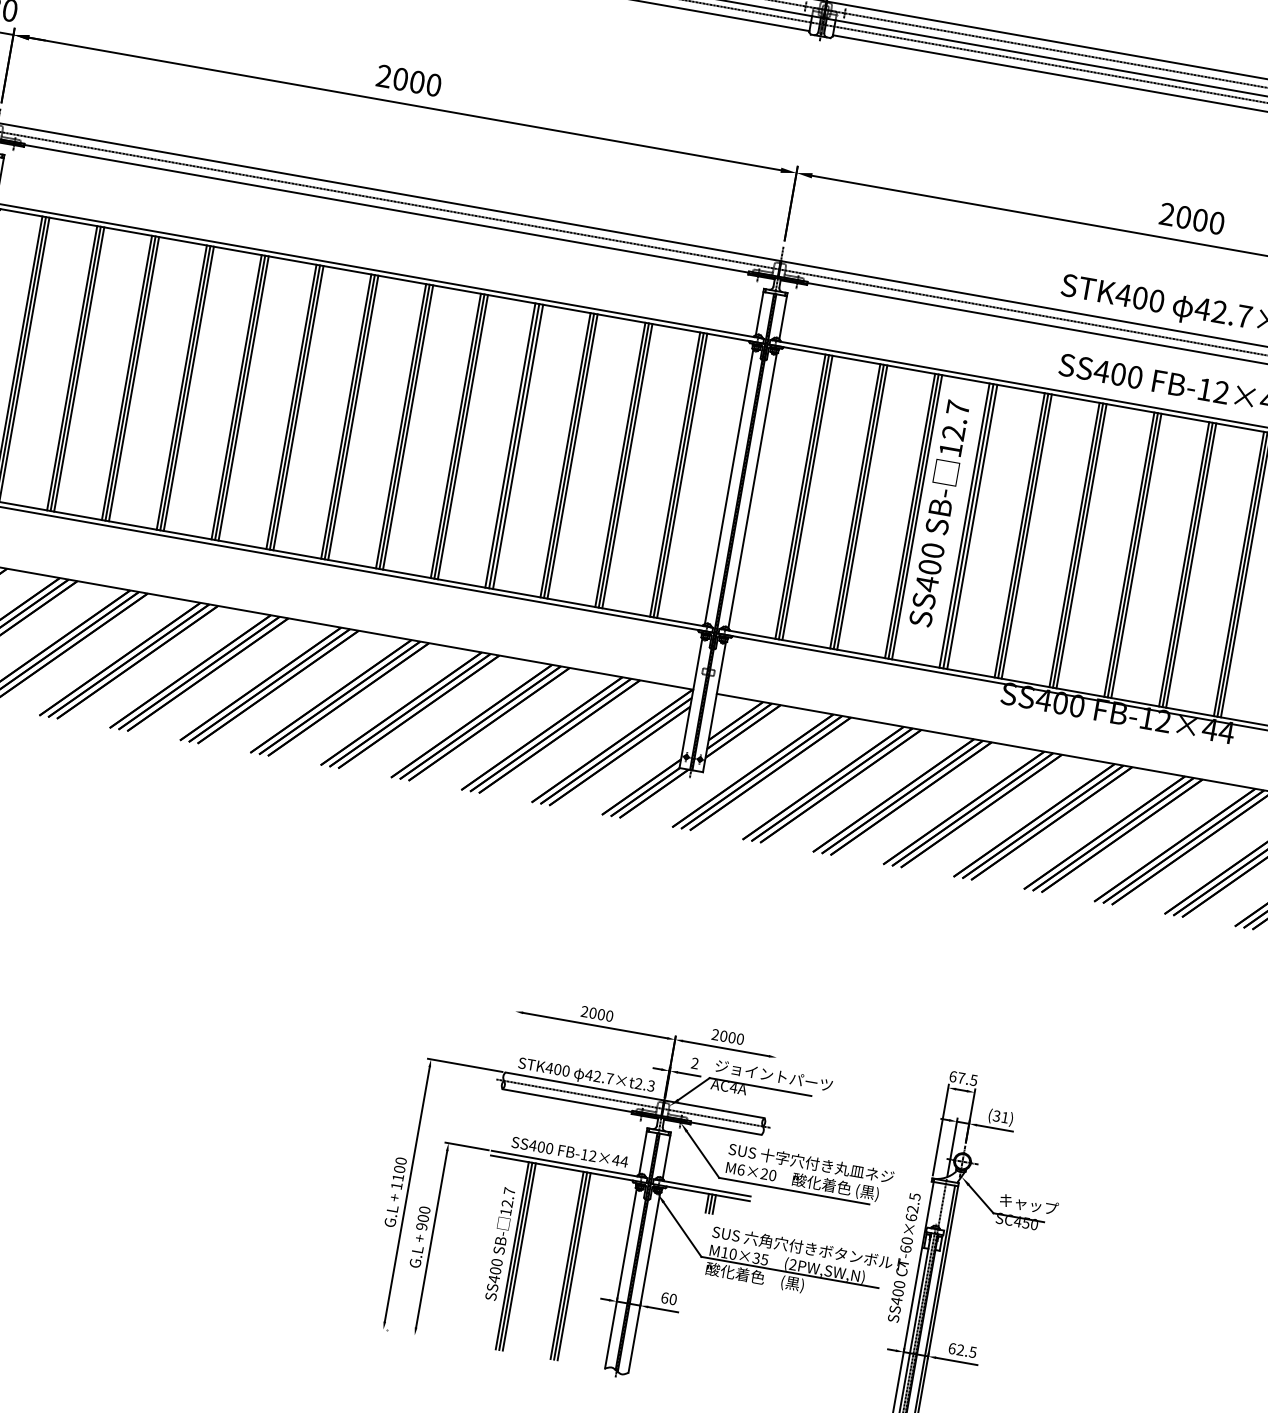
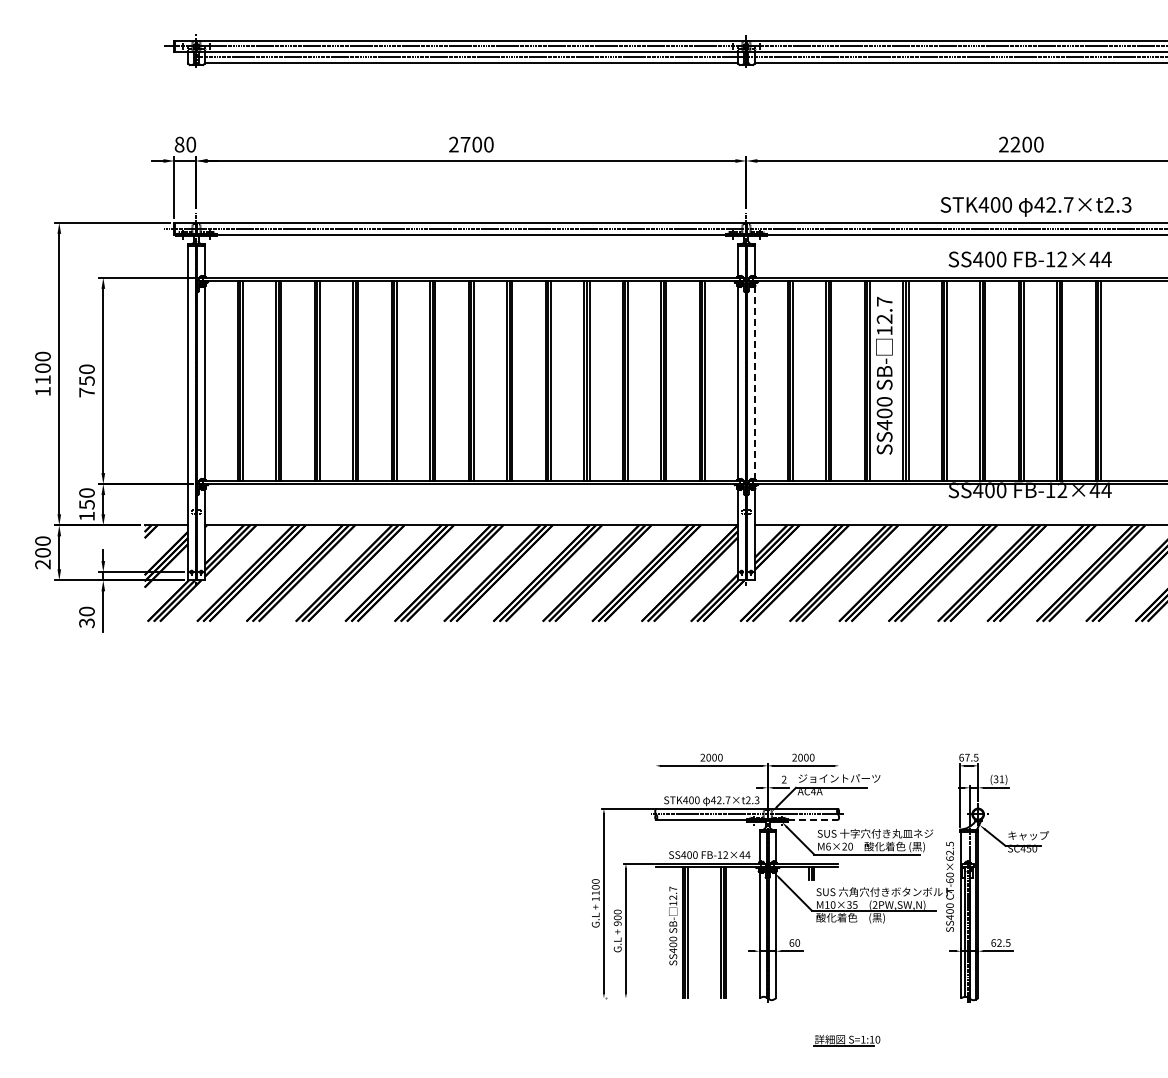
text: (400, 79) -> (465, 144), 2000 -> 2700
text: (1183, 217) -> (1015, 144), 2000 -> 2200
line: (752, 490) -> (754, 382), solid -> dashed
line: (726, 1128) -> (813, 820), solid -> dashed

